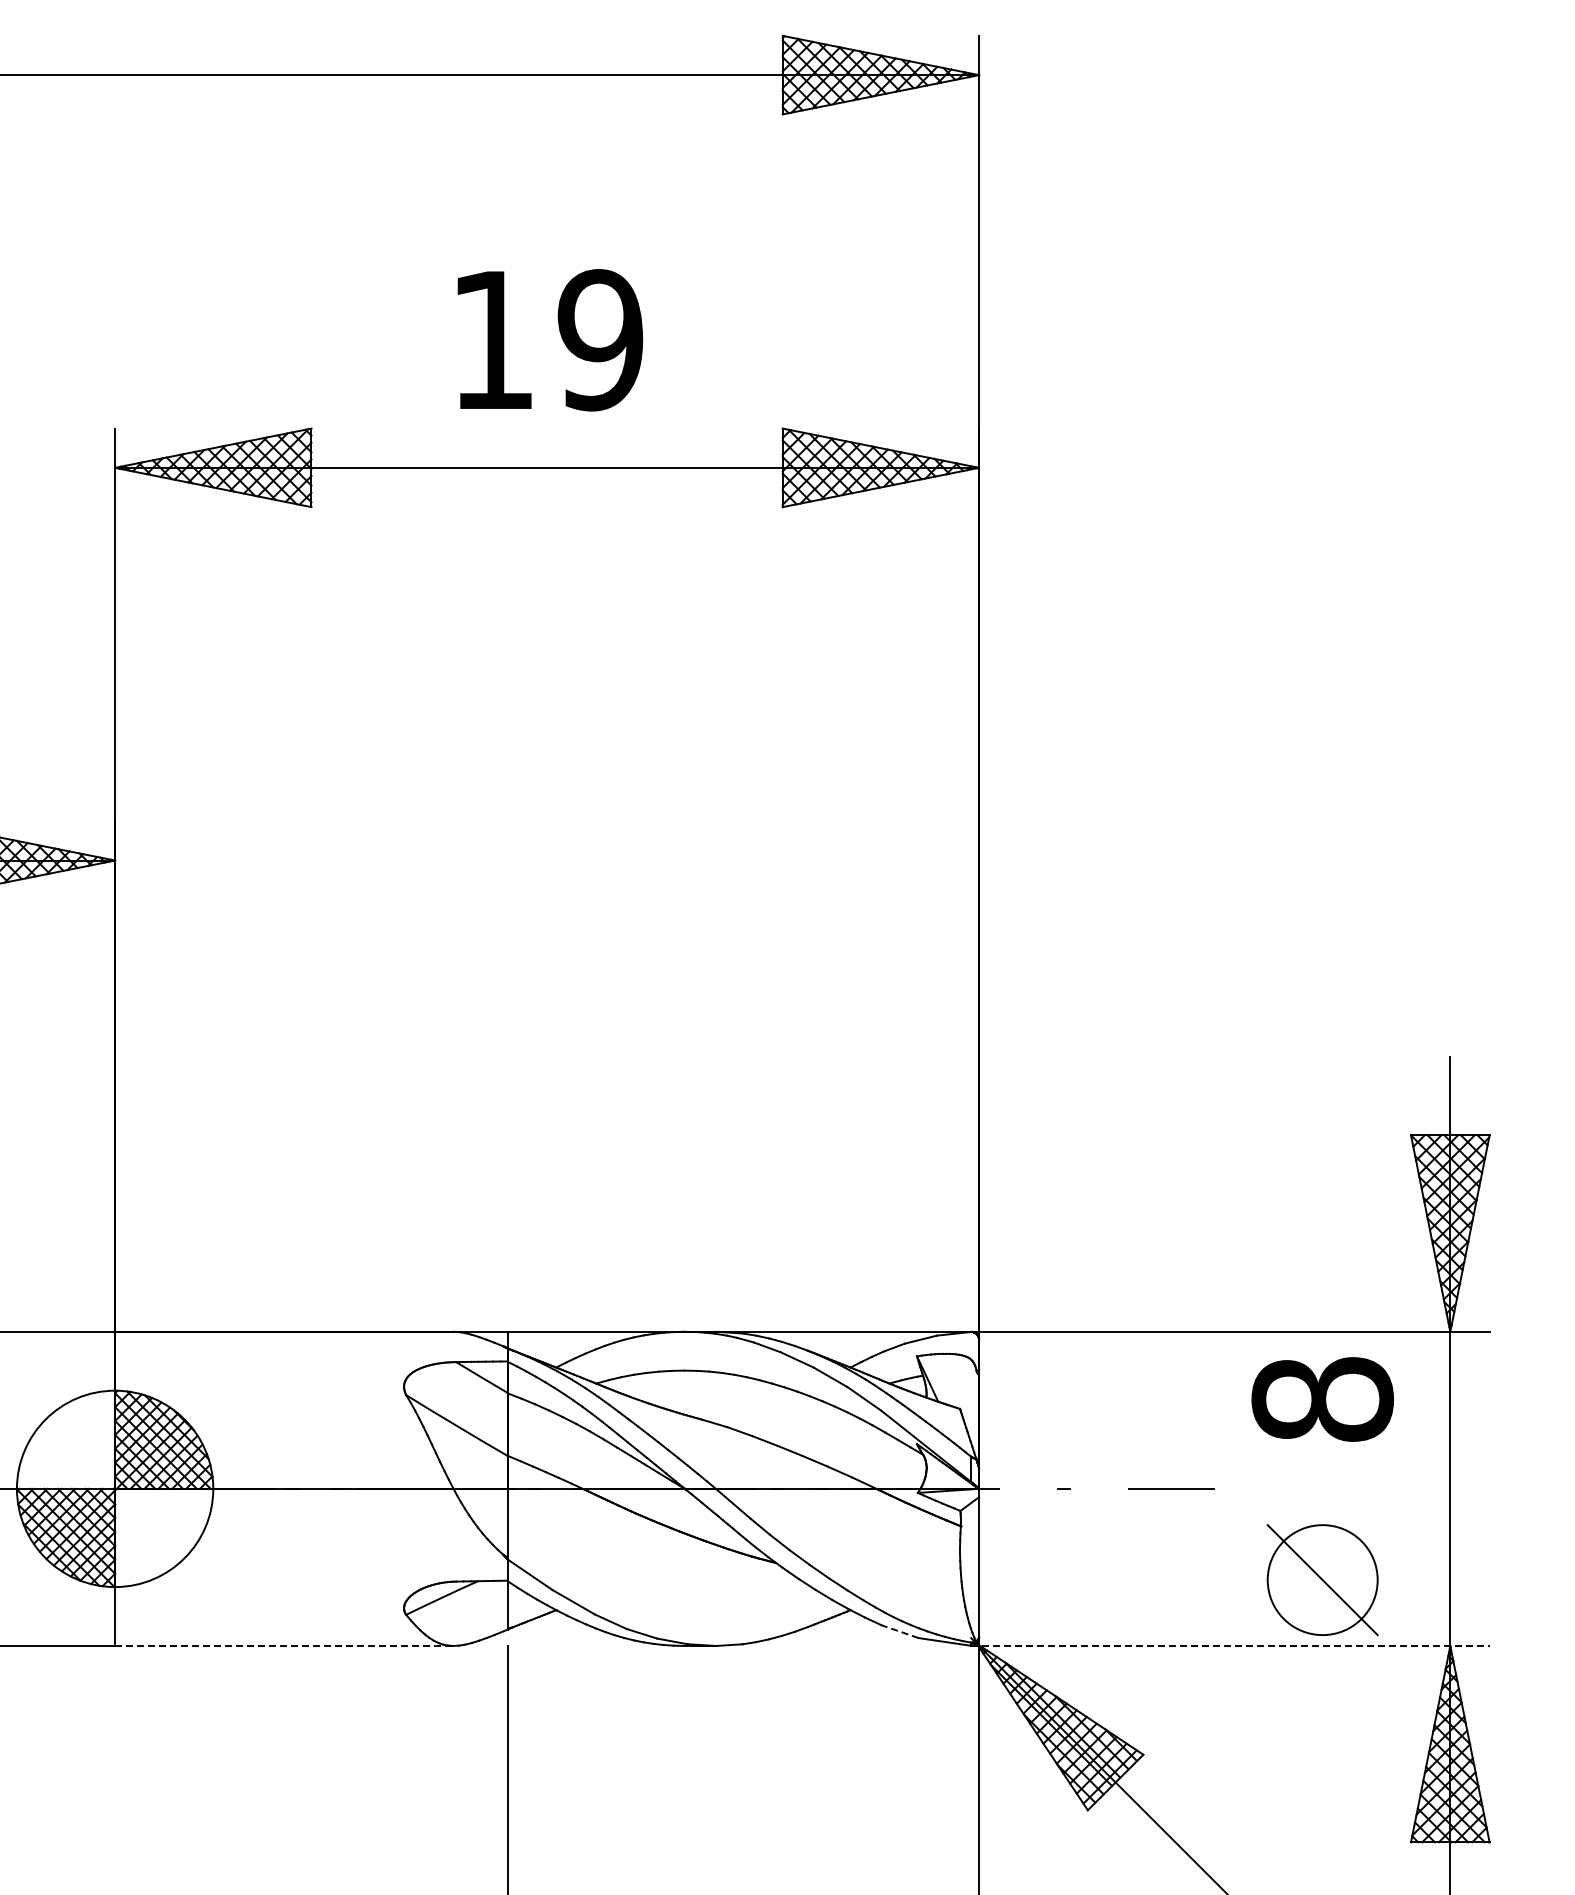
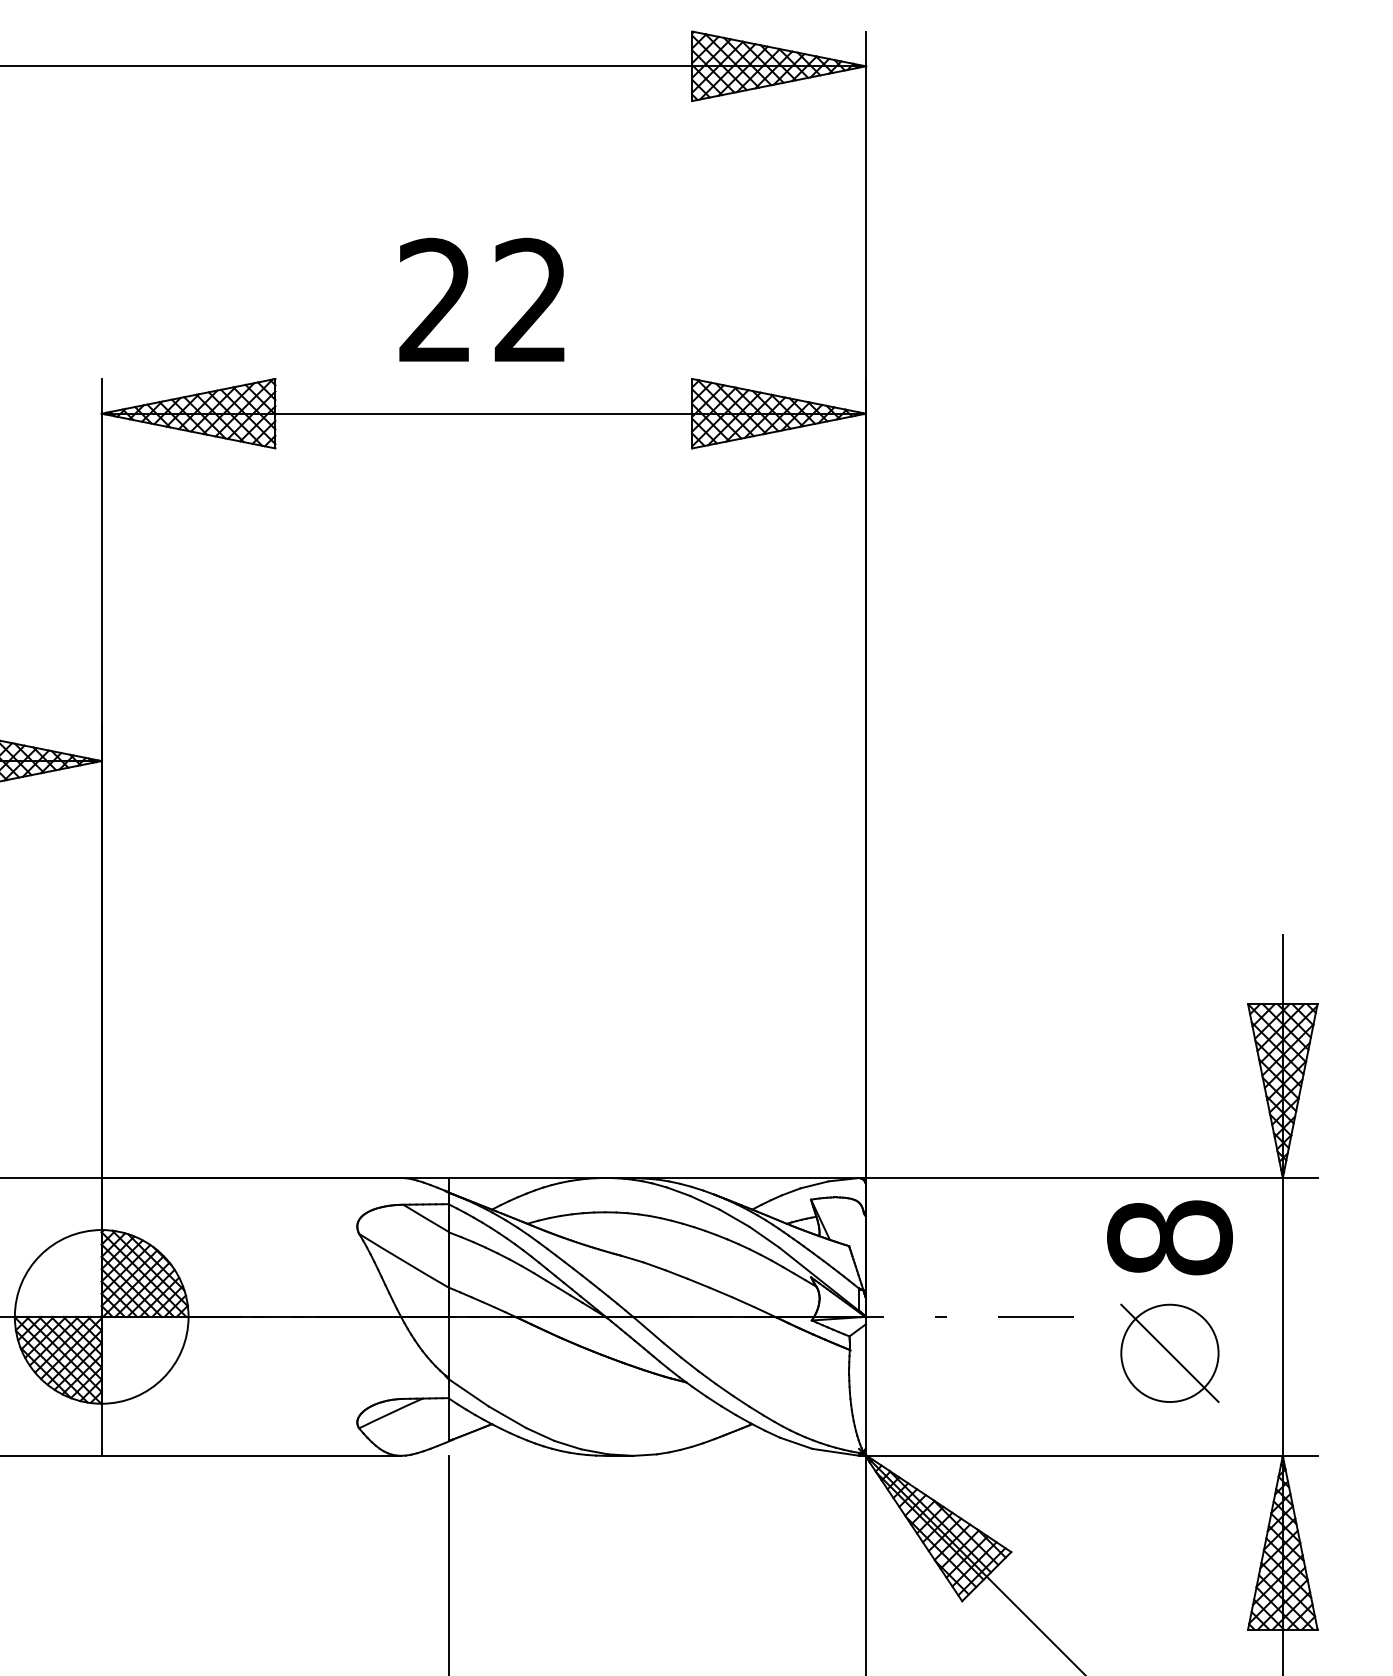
text: (547, 340) -> (484, 301), 19 -> 22
part: (1322, 1580) -> (1169, 1353), moved
line: (899, 1631) -> (795, 1443), dashed -> solid
line: (284, 1645) -> (251, 1455), dashed -> solid
line: (1230, 1645) -> (1088, 1455), dashed -> solid

